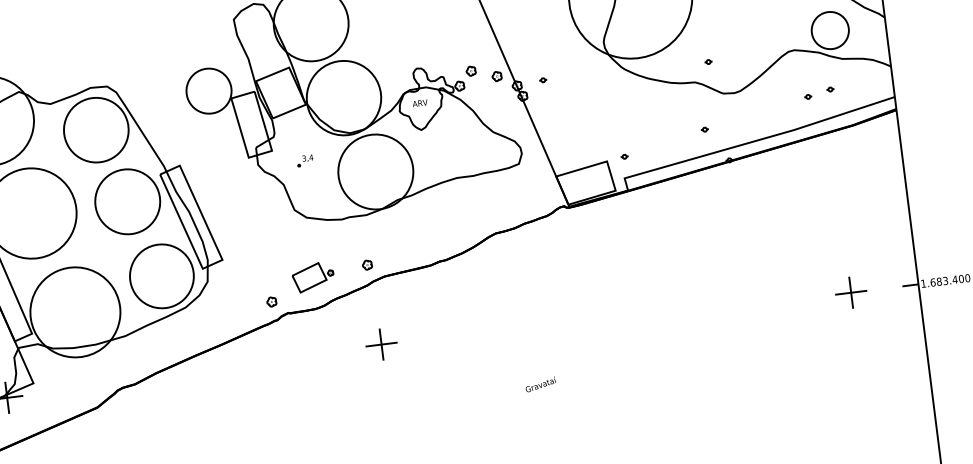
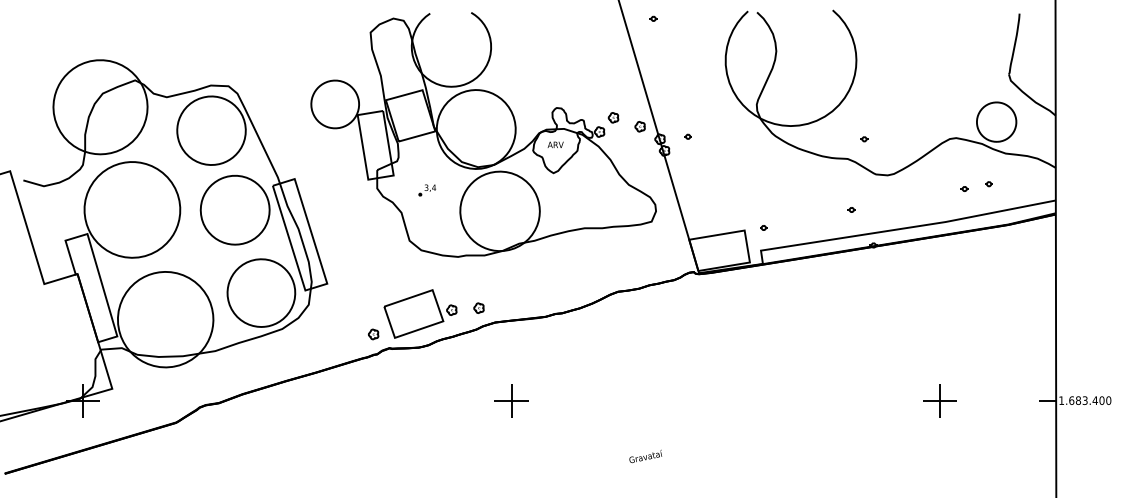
part: (313, 276) -> (420, 313), size x1.67
part: (850, 292) -> (939, 400), moved
part: (381, 344) -> (511, 400), moved

